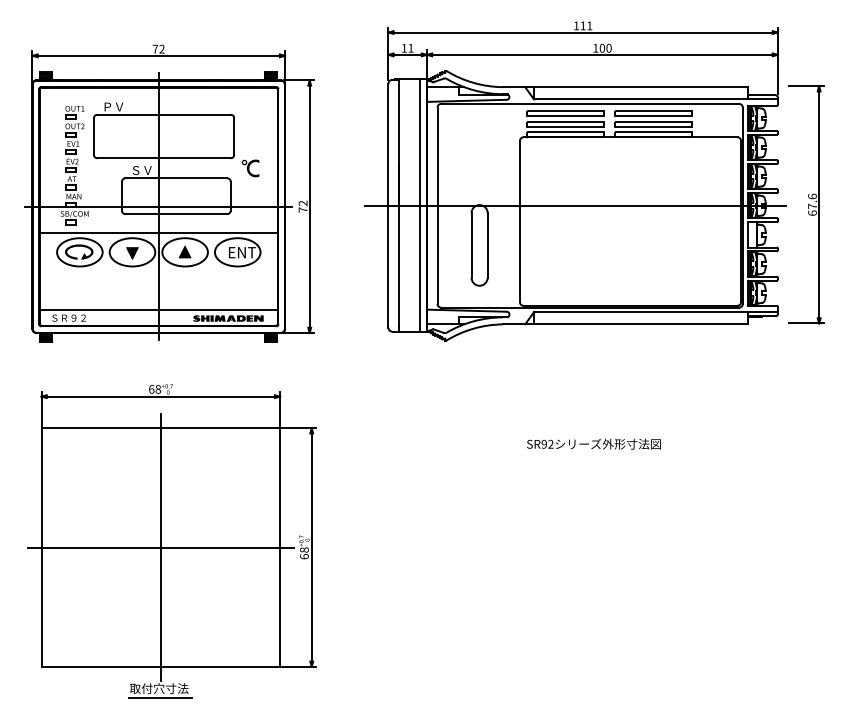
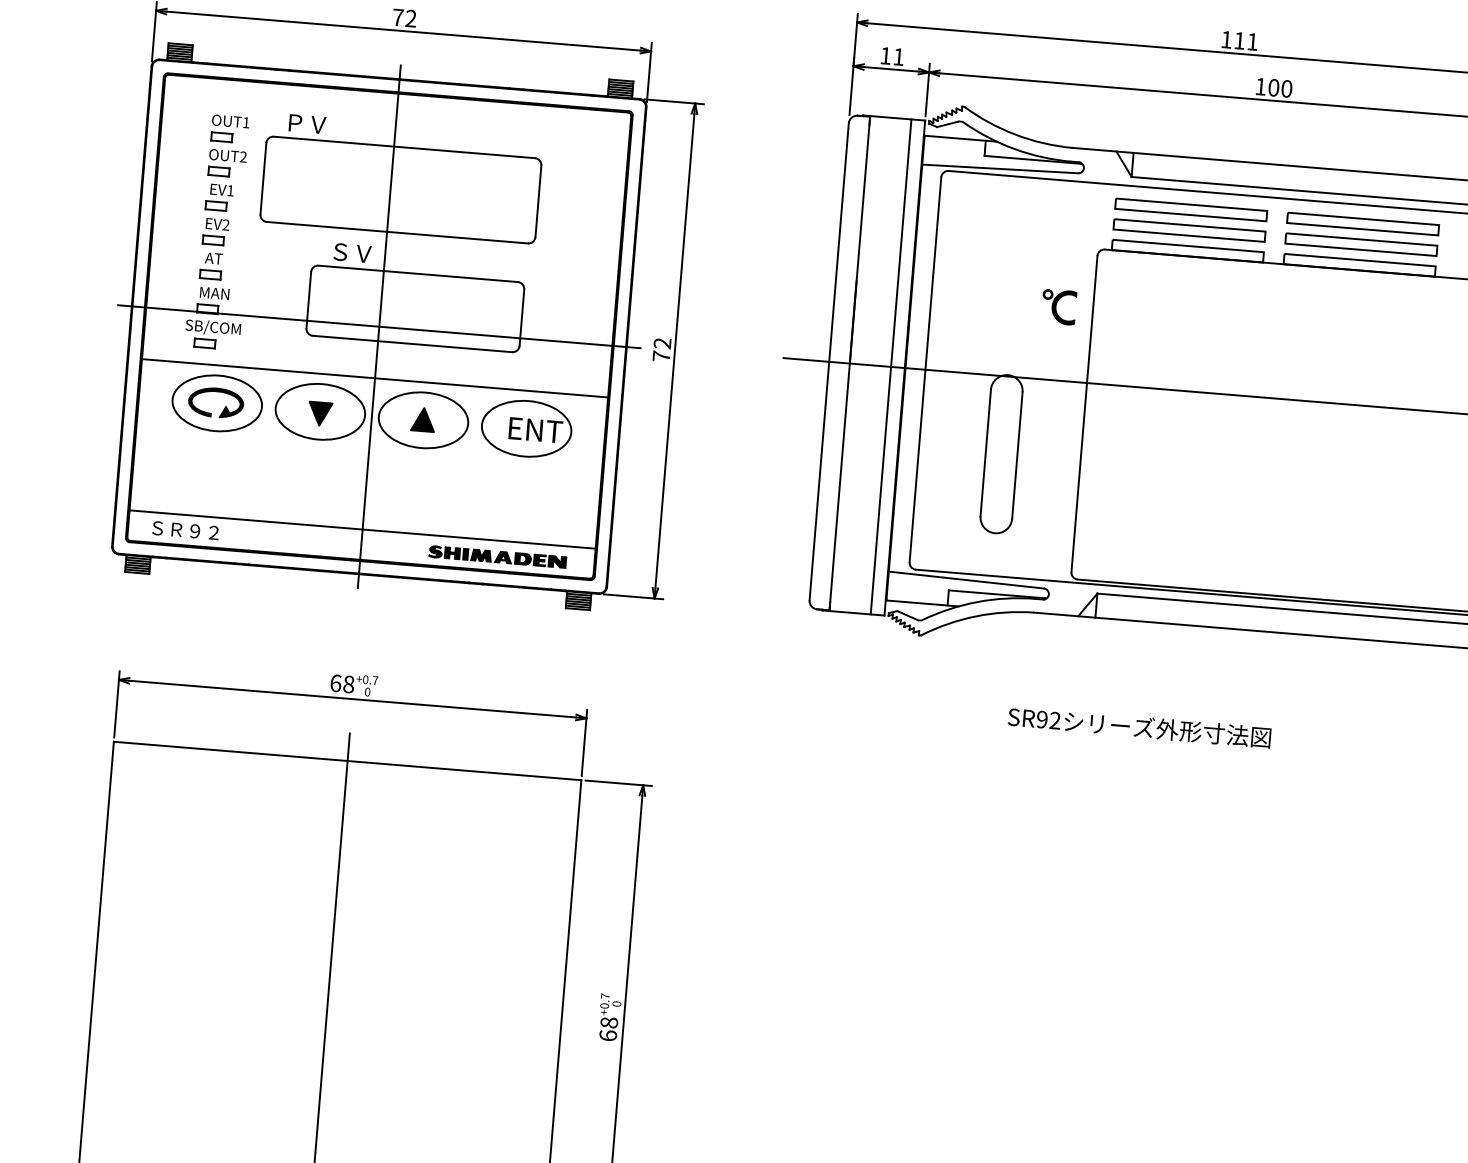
part: (250, 168) -> (1058, 307), moved
text: (593, 443) -> (1138, 725), moved
line: (160, 547) -> (327, 994), removed

